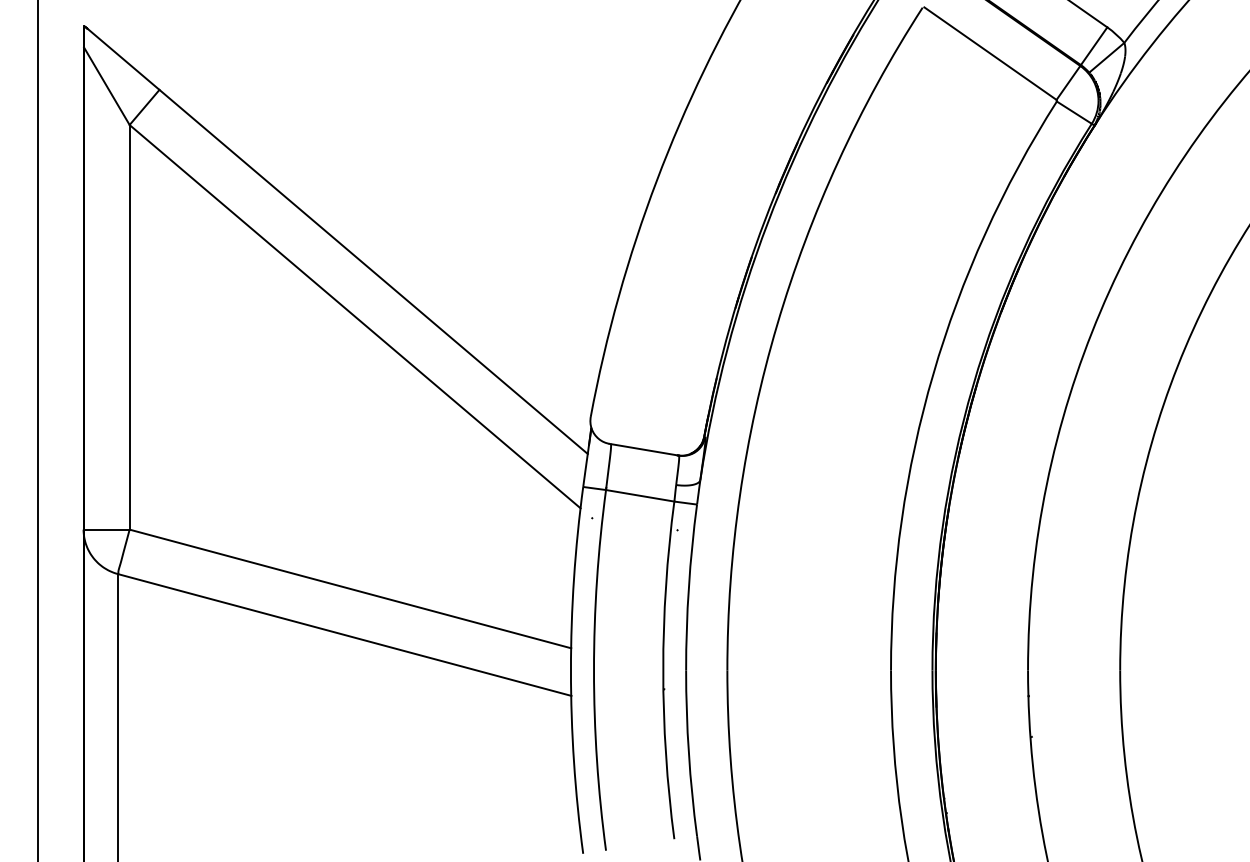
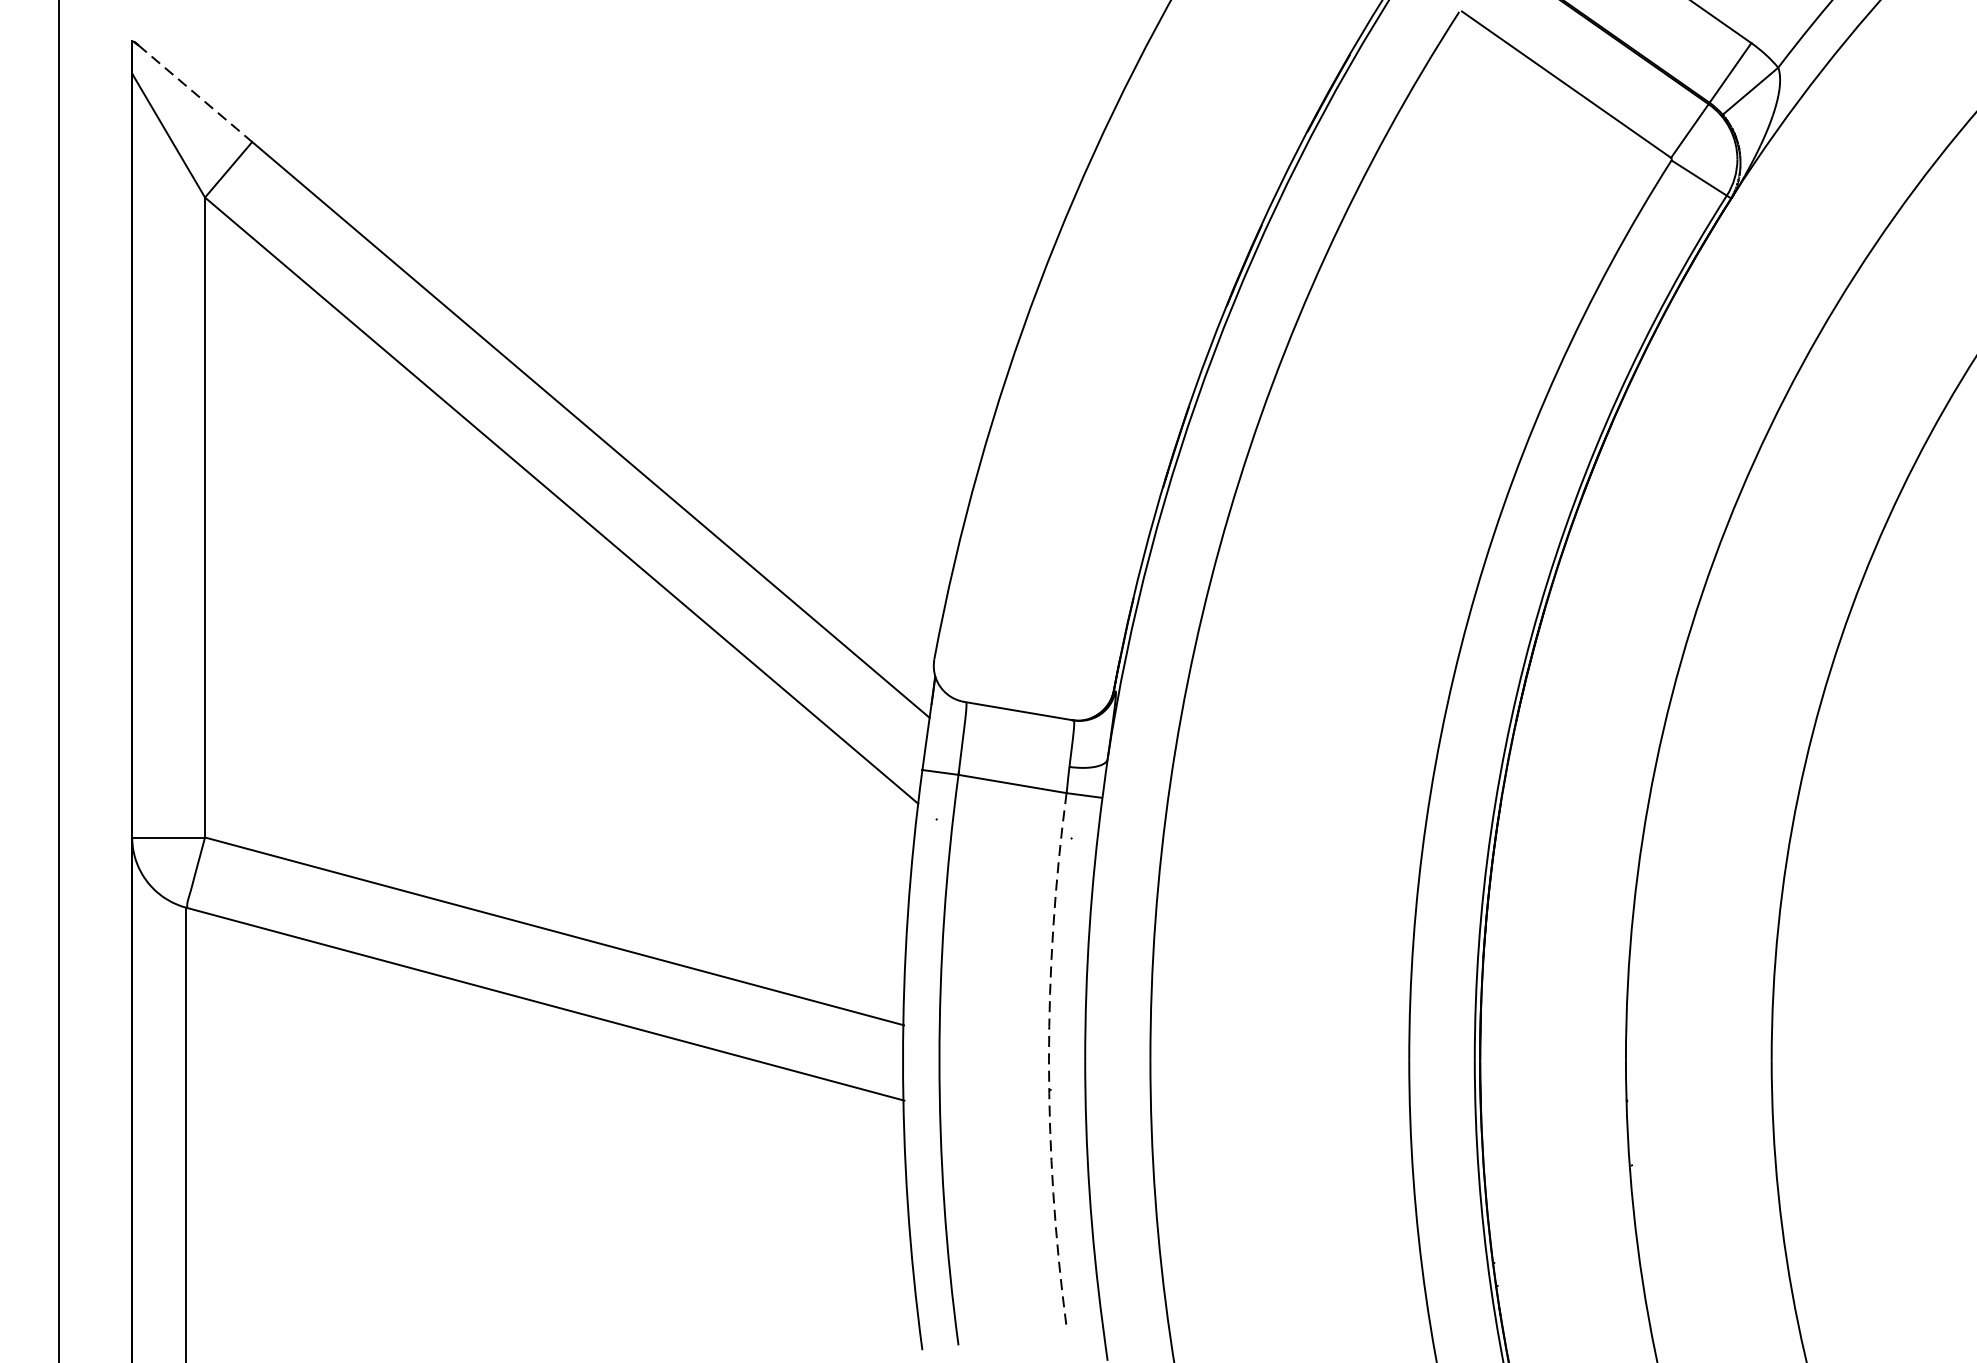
line: (123, 59) -> (195, 93), solid -> dashed
arc: (663, 670) -> (1049, 1060), solid -> dashed

